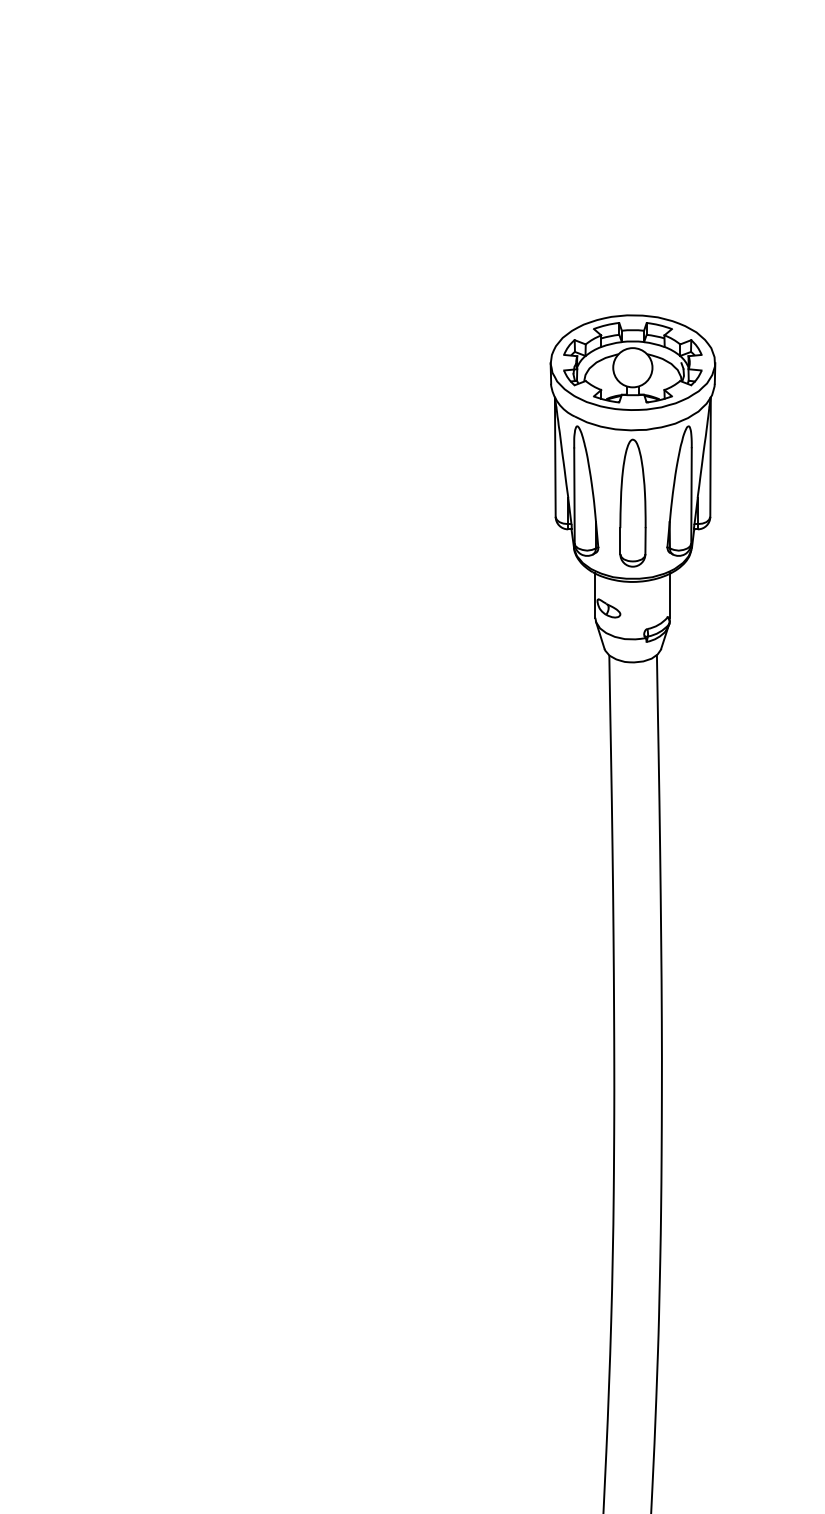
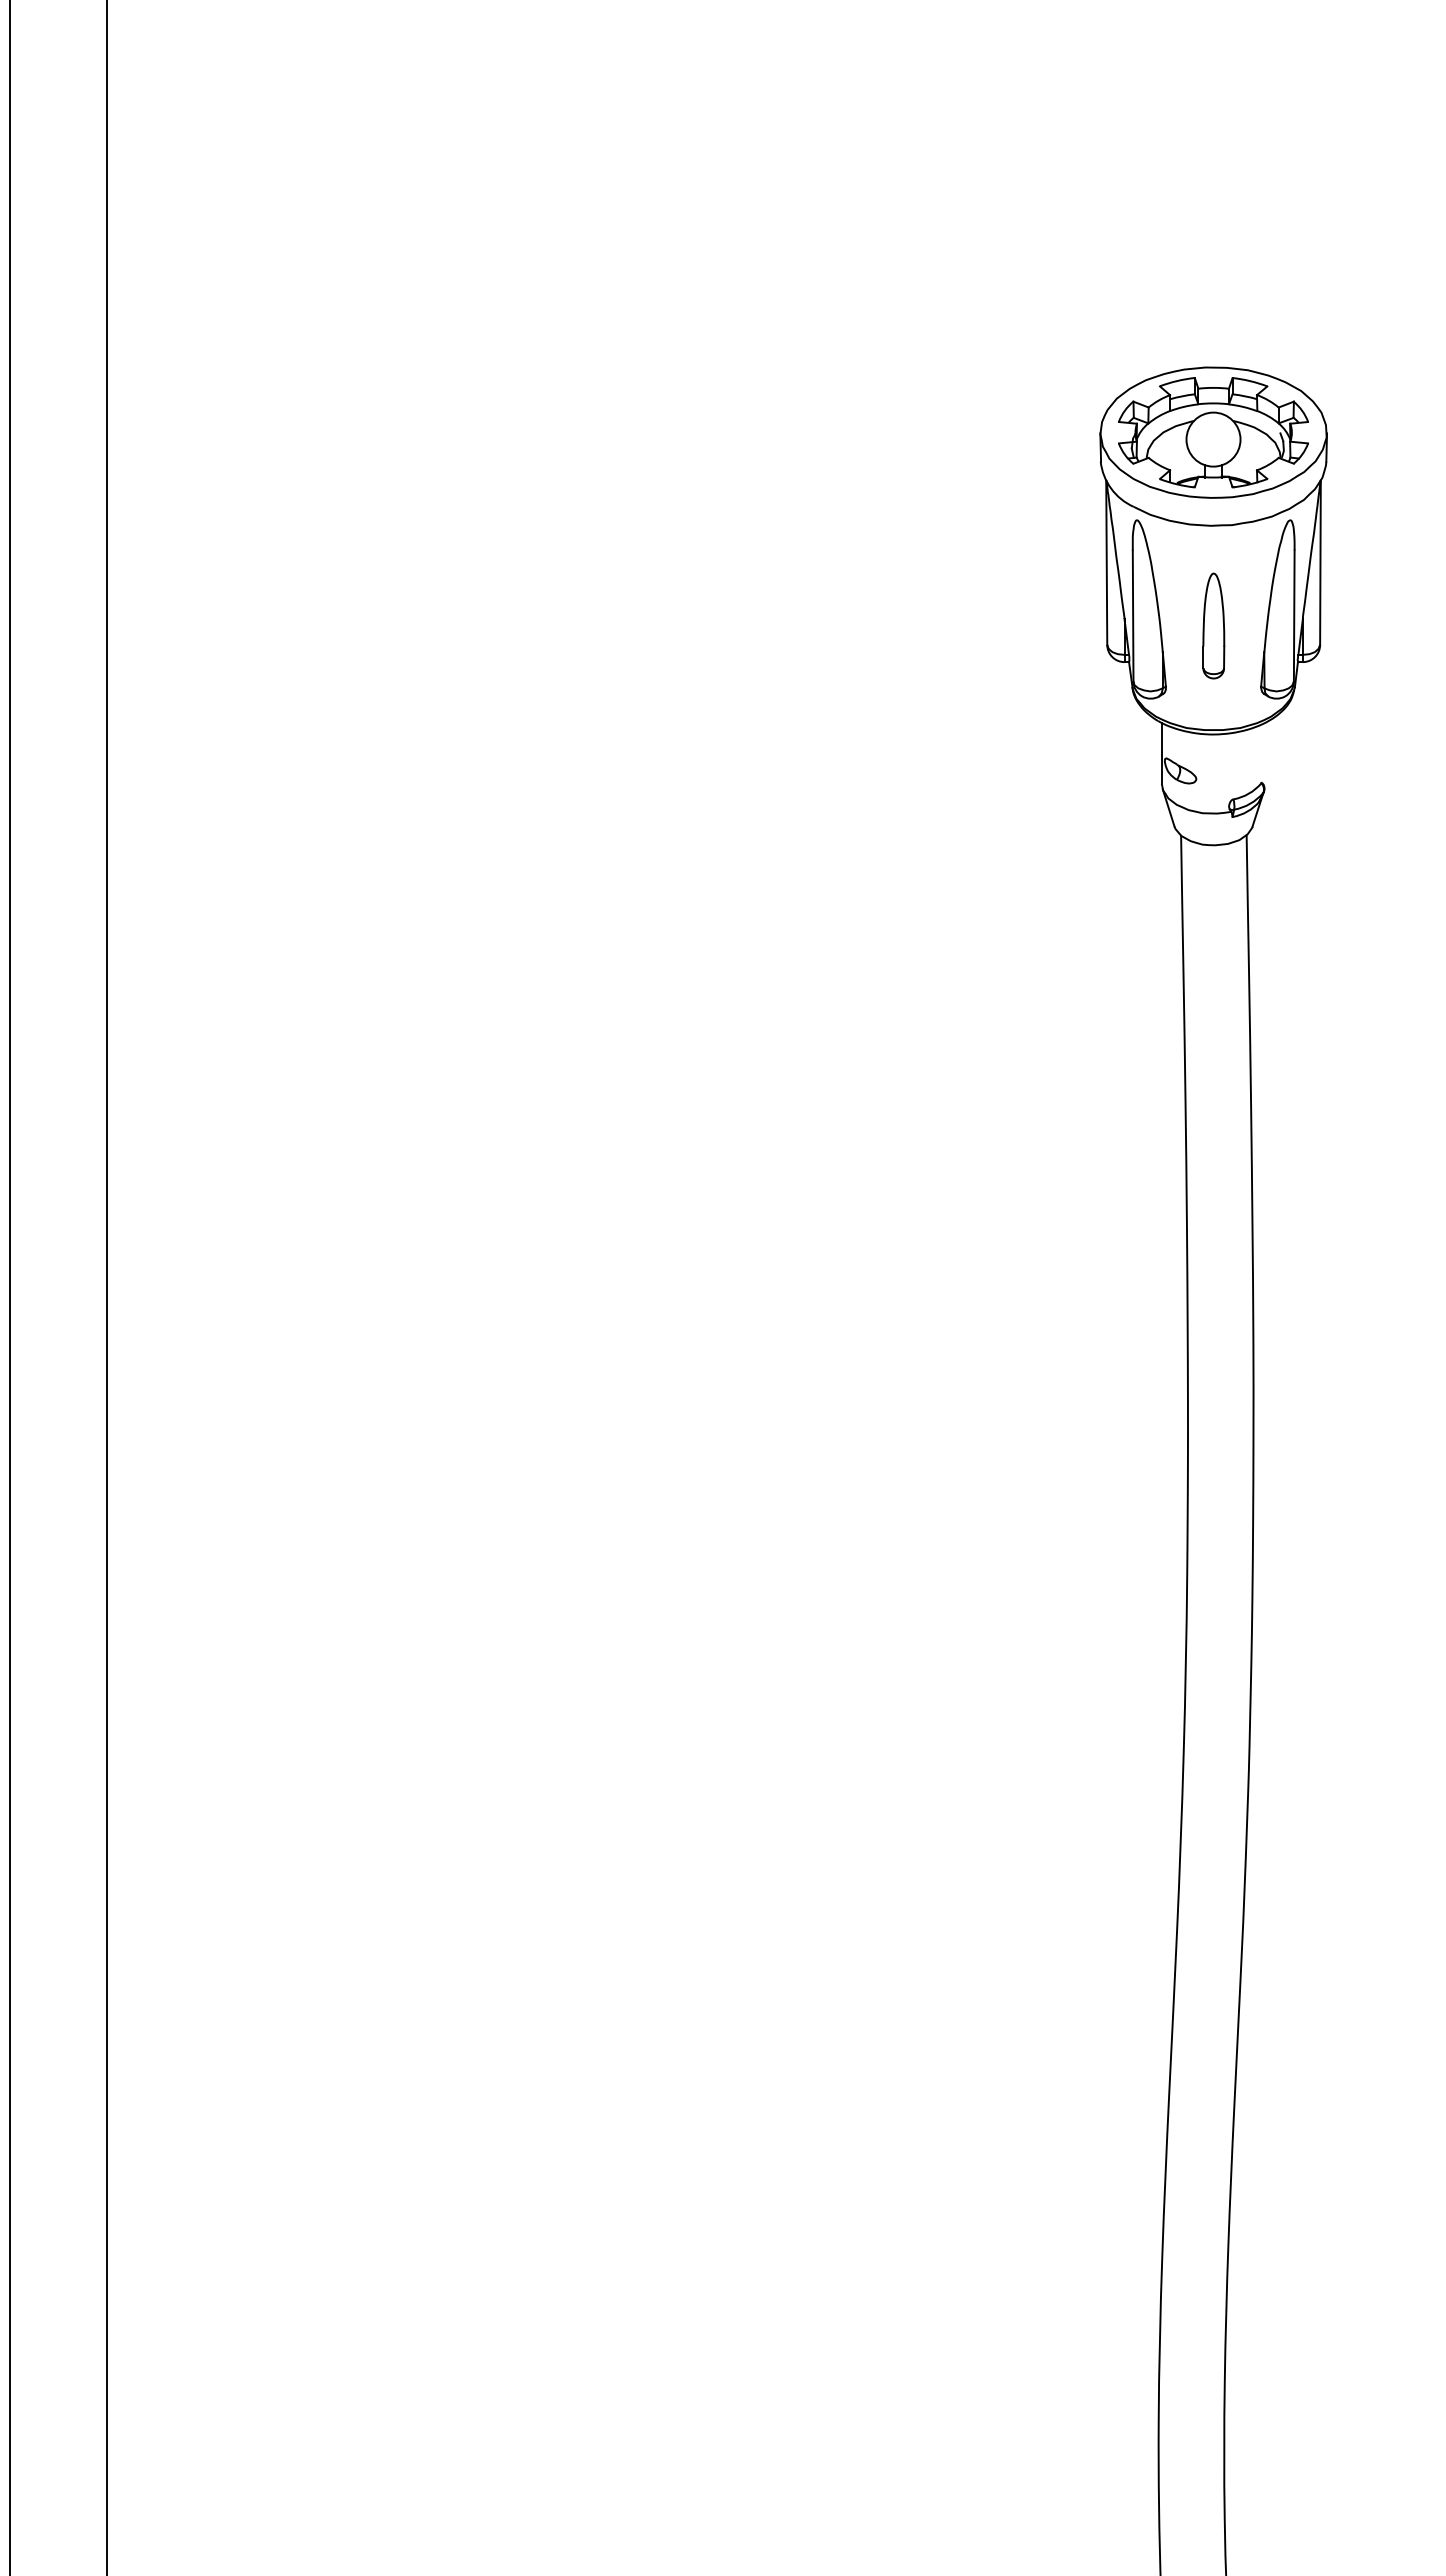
part: (632, 502) -> (1213, 625), size x0.6
line: (670, 595) -> (1265, 752), removed

